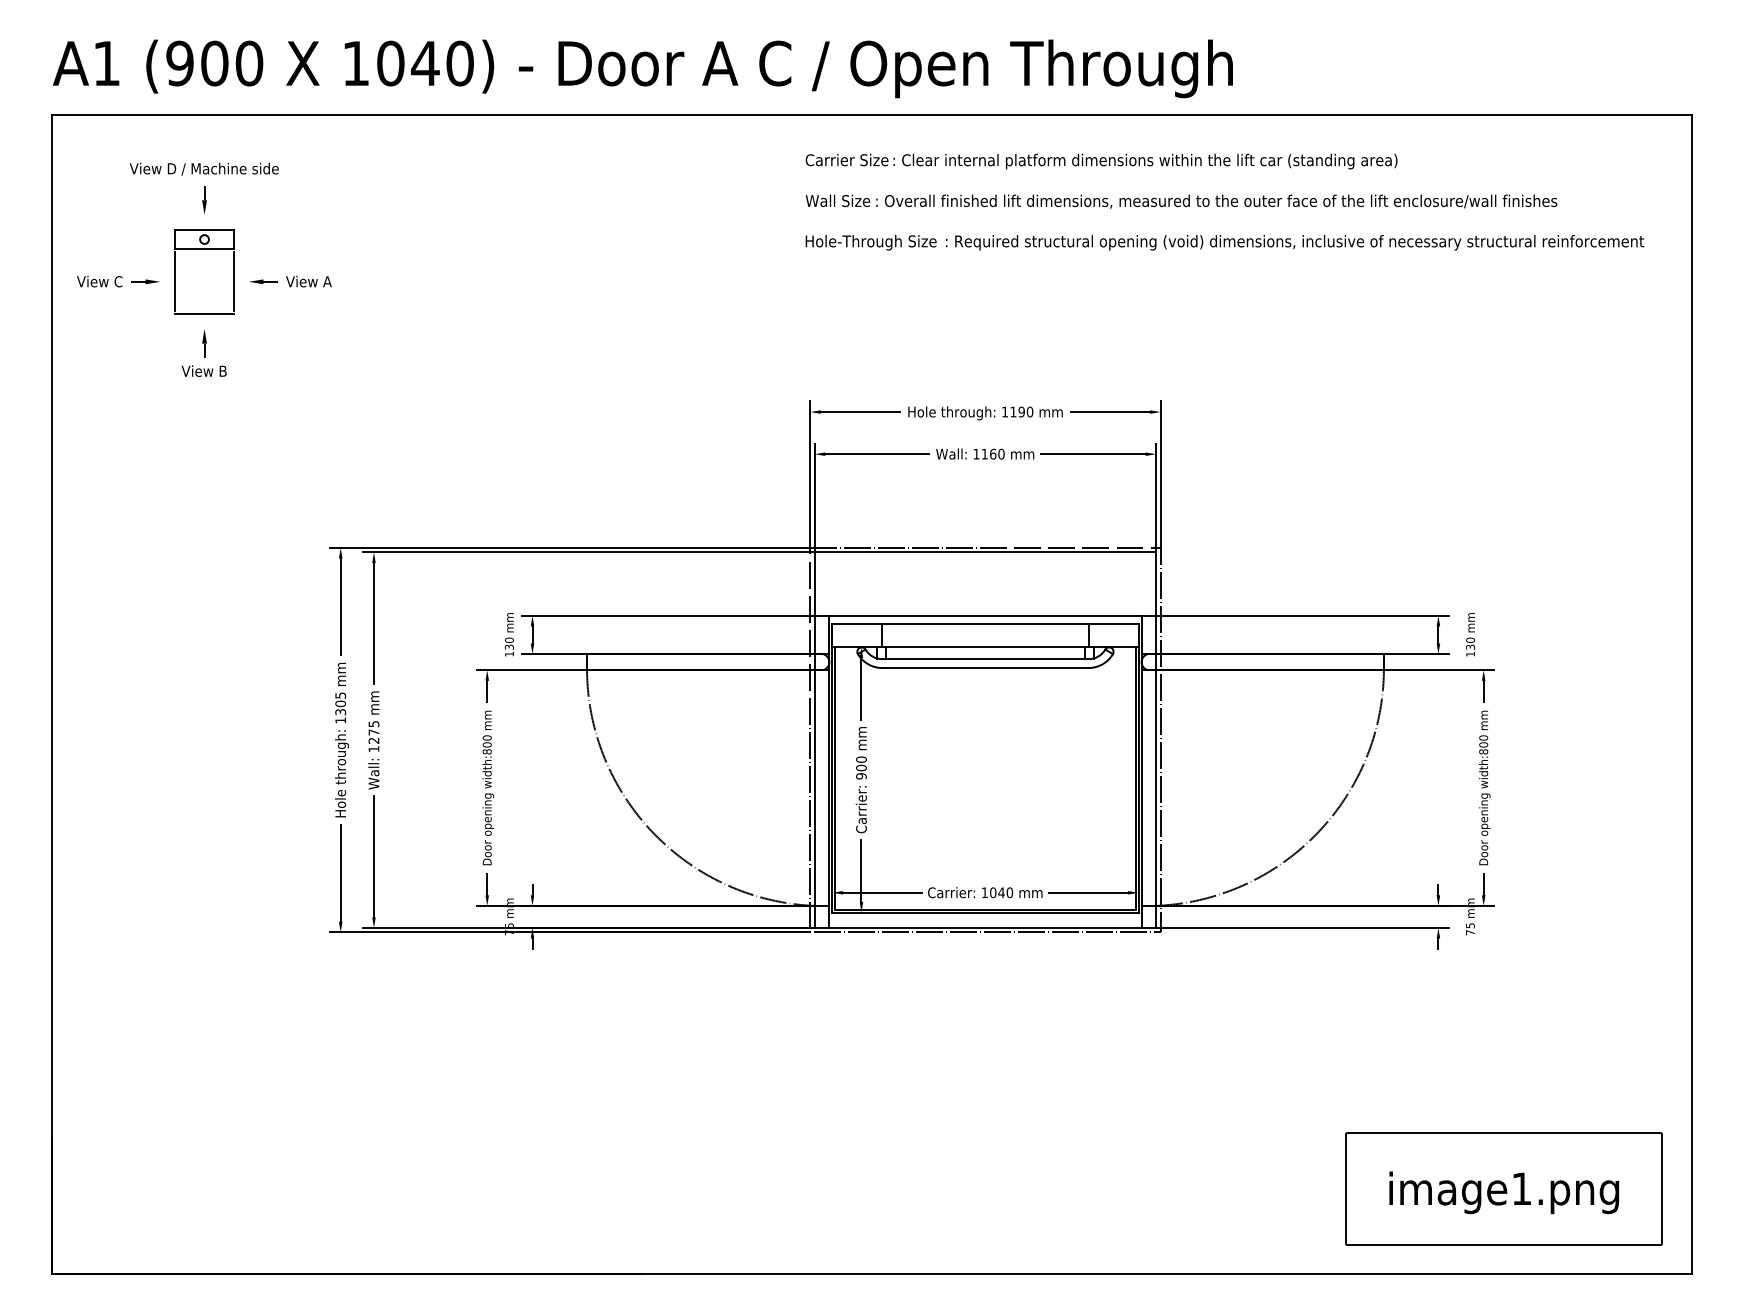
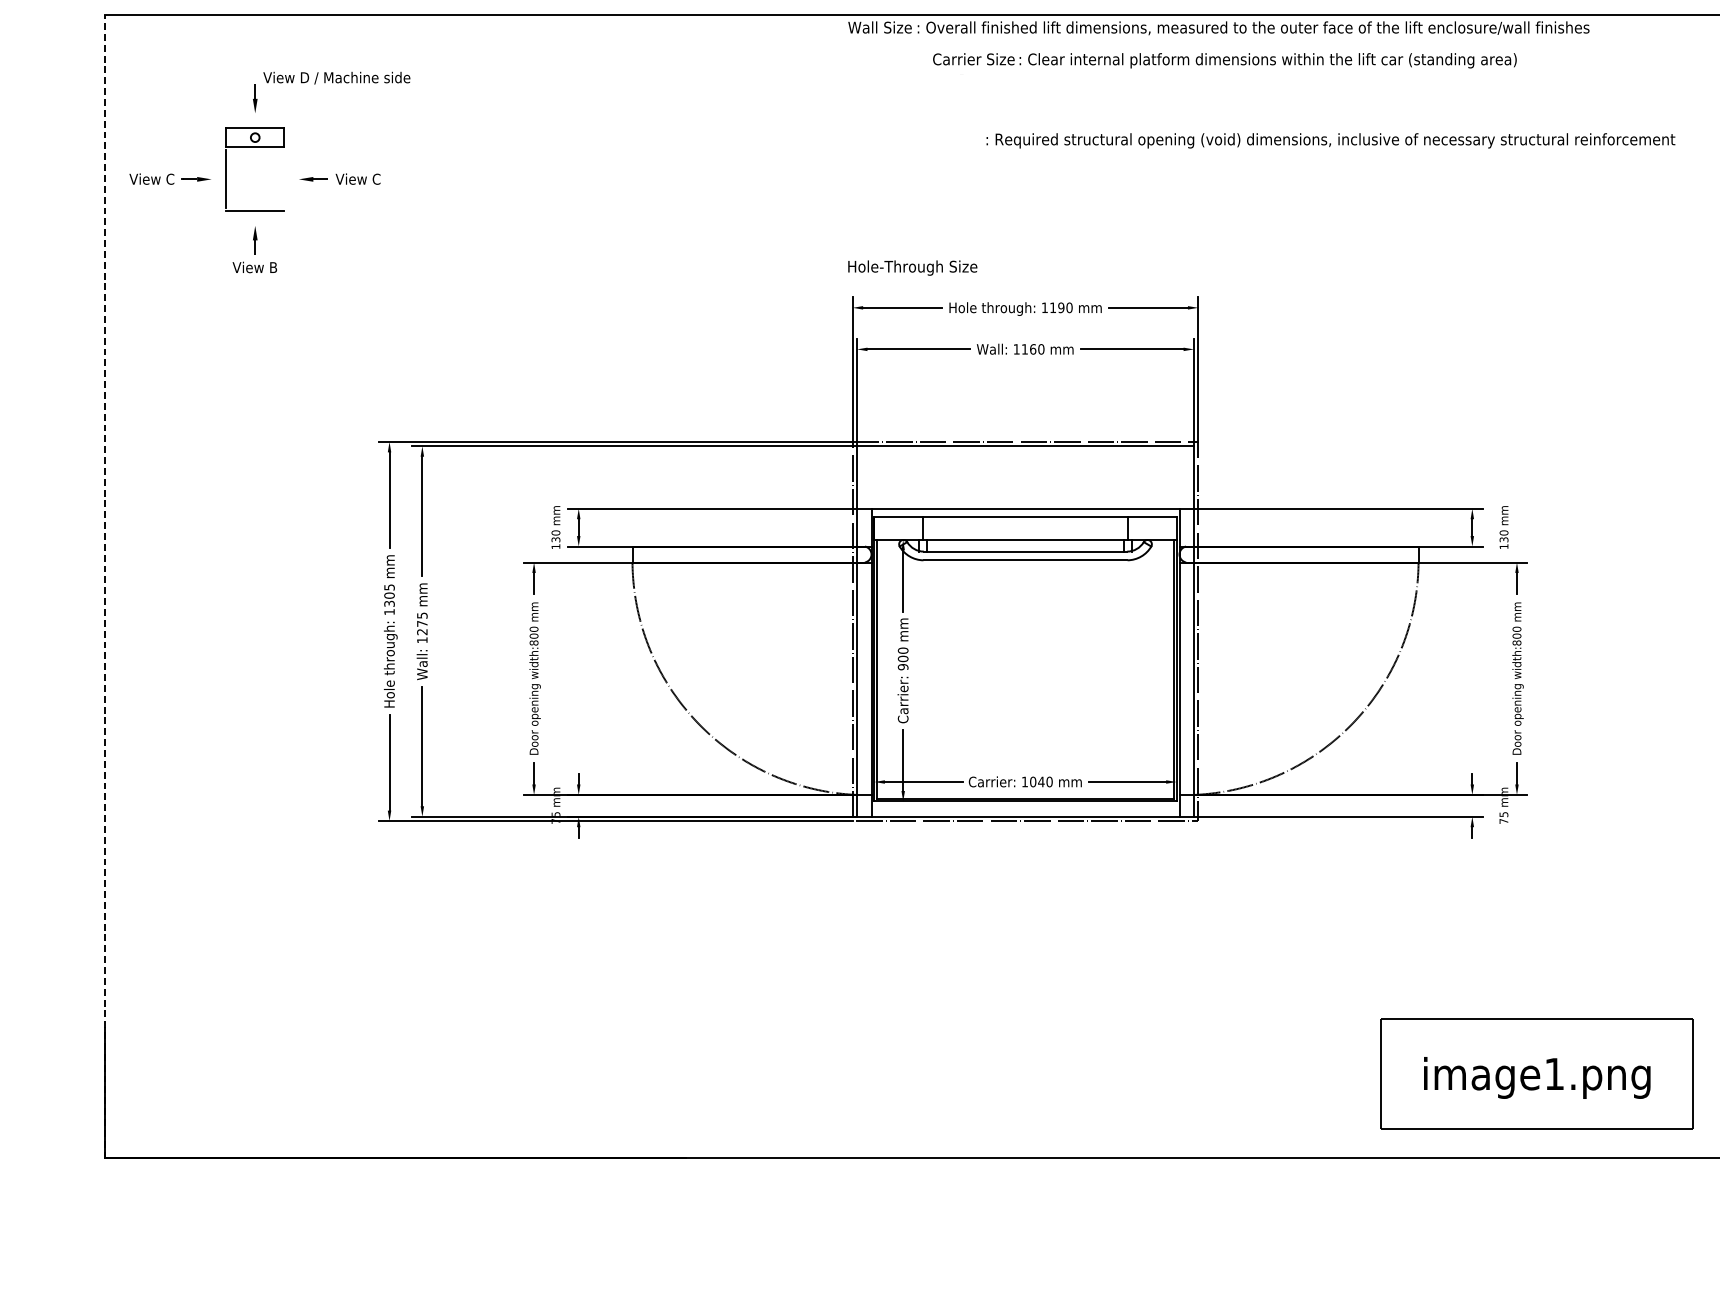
text: (1101, 161) -> (1224, 60), moved
text: (203, 168) -> (336, 77), moved
text: (1181, 201) -> (1218, 28), moved
text: (870, 242) -> (912, 267), moved
line: (234, 281) -> (284, 179), removed
text: (327, 281) -> (376, 179), View A -> View C
line: (52, 694) -> (105, 586), solid -> dashed

